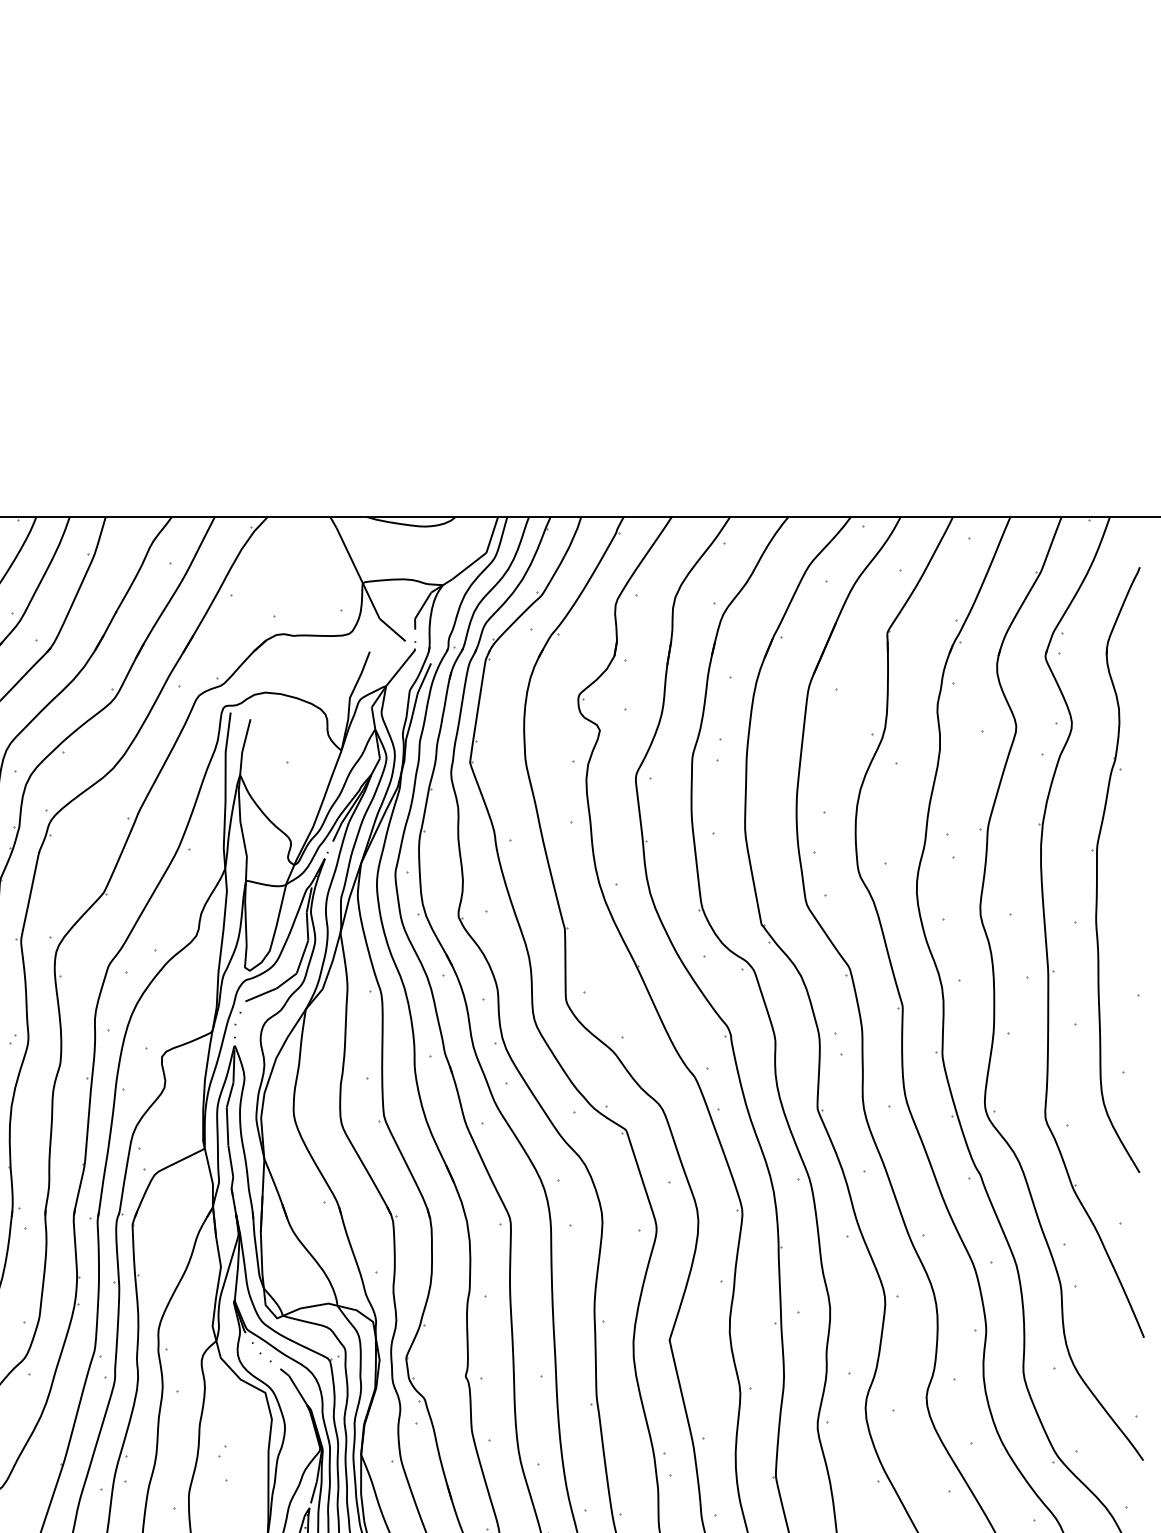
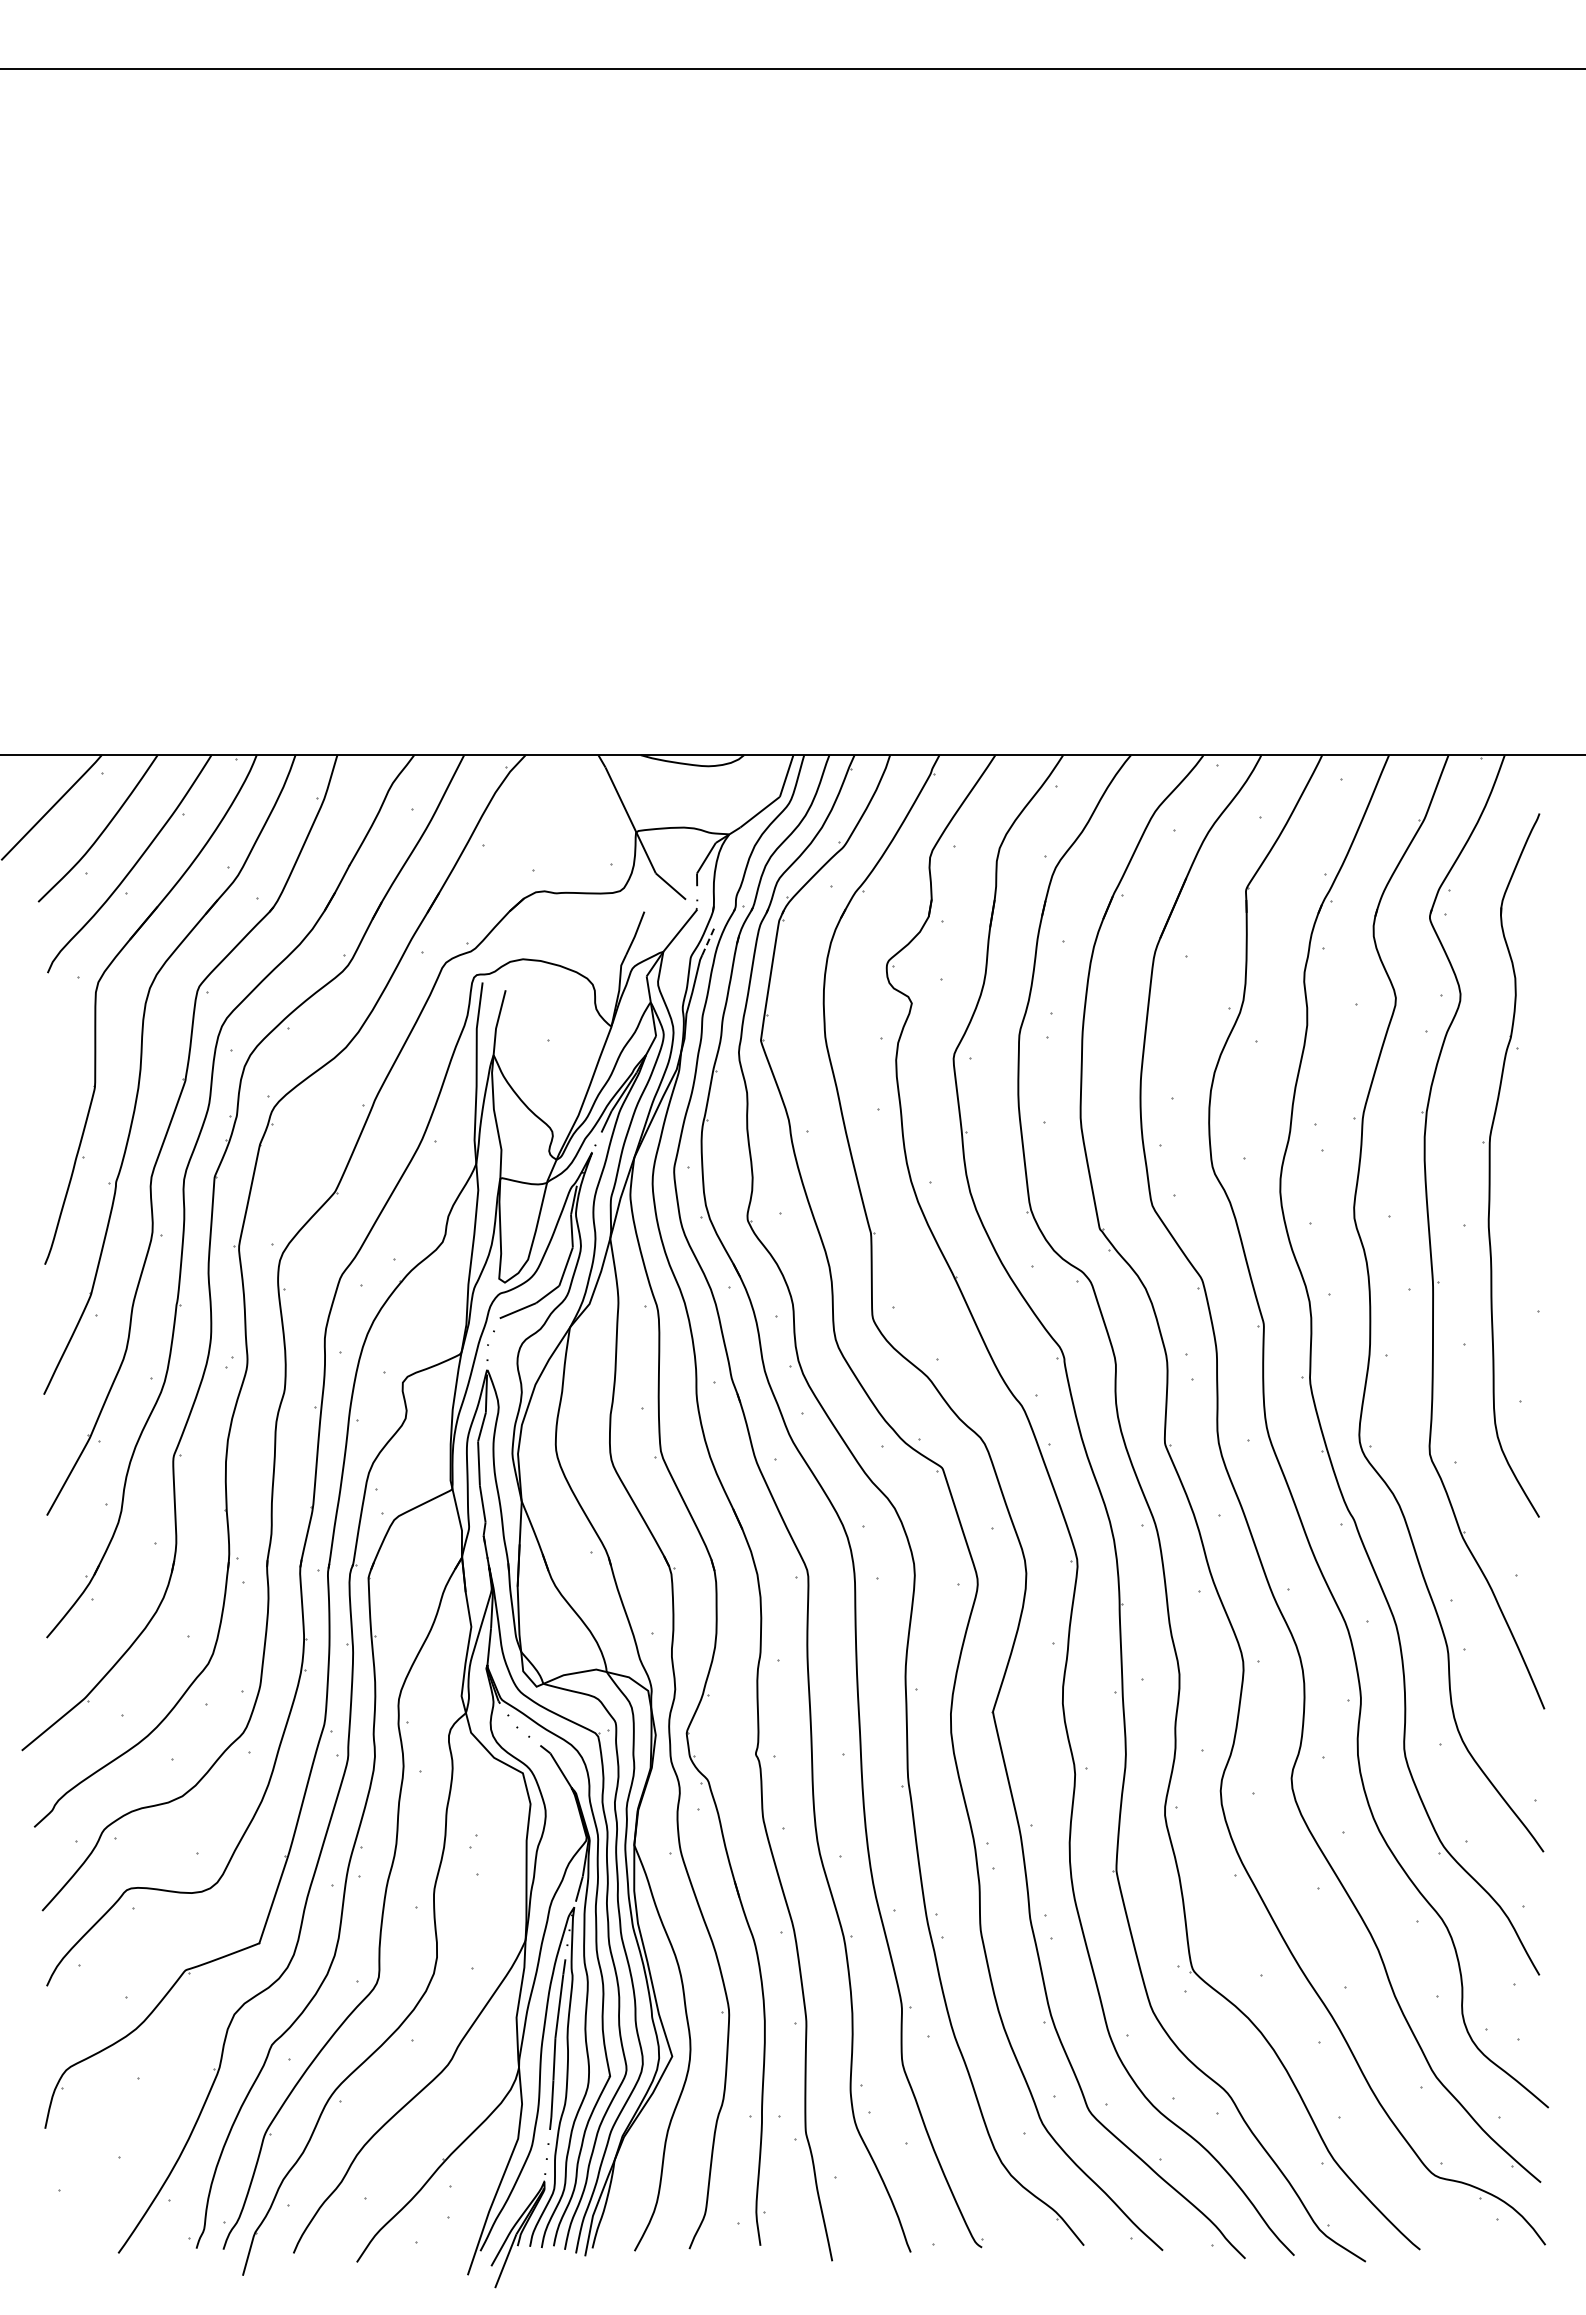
line: (425, 675) -> (709, 939), solid -> dashed

